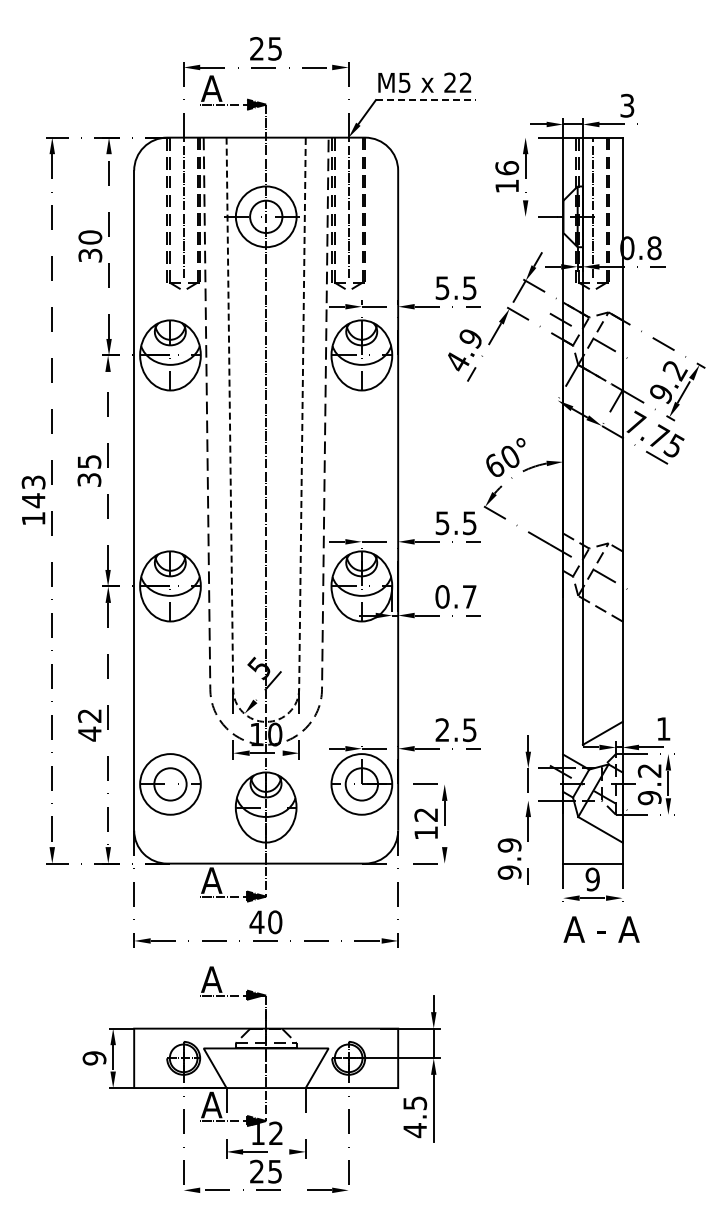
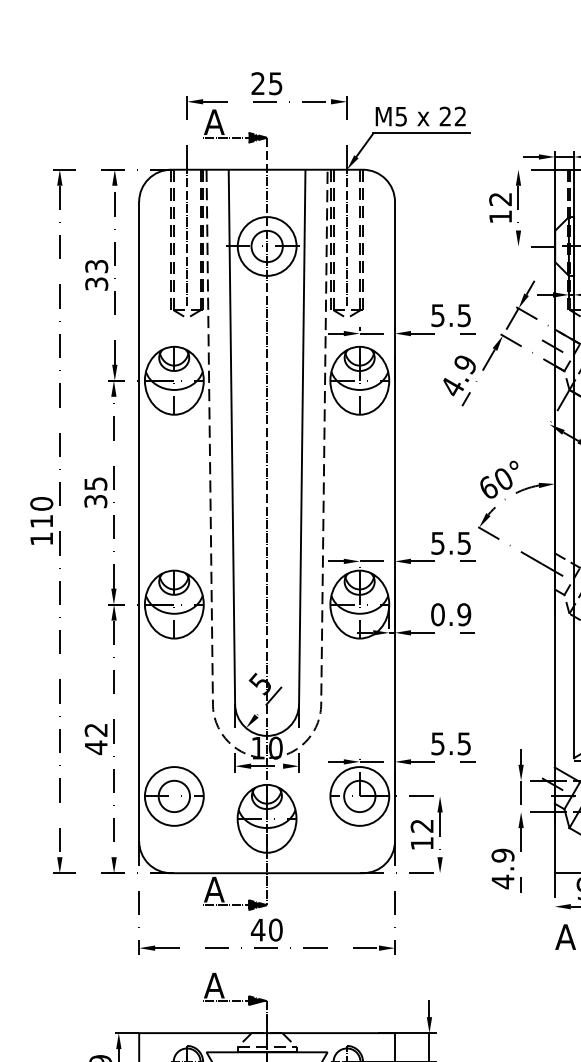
line: (426, 100) -> (422, 133), dashed -> solid
text: (507, 168) -> (500, 199), 16 -> 12
text: (90, 237) -> (96, 266), 30 -> 33
text: (33, 491) -> (41, 512), 143 -> 110
text: (469, 596) -> (464, 614), 0.7 -> 0.9
line: (266, 721) -> (267, 735), dashed -> solid
text: (442, 730) -> (437, 744), 2.5 -> 5.5
text: (509, 872) -> (502, 881), 9.9 -> 4.9

